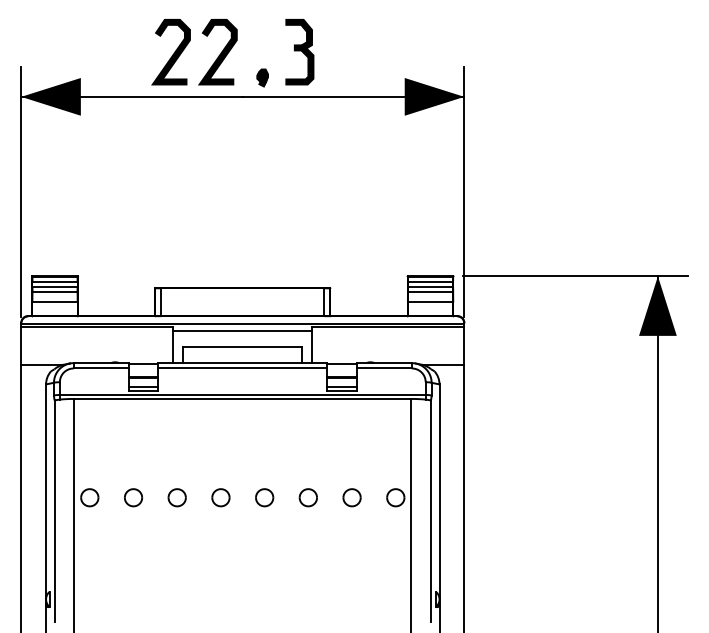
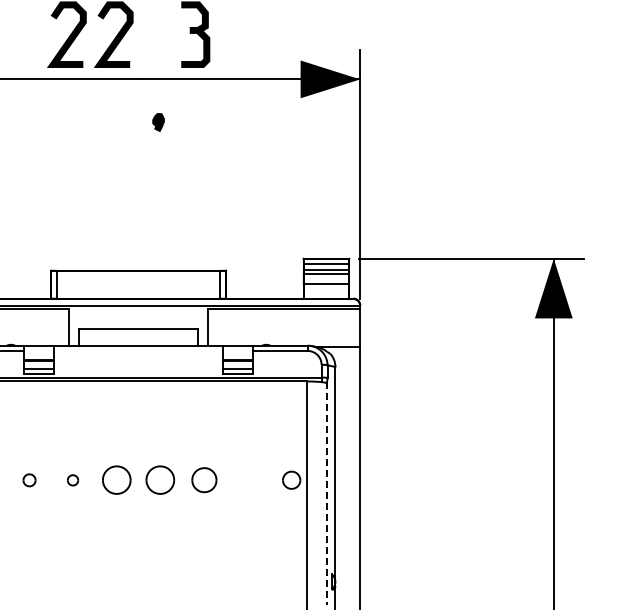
part: (262, 77) -> (158, 122), moved
line: (242, 330) -> (138, 313), removed
line: (242, 368) -> (138, 351), removed
part: (133, 497) -> (29, 480), size x0.7
part: (176, 497) -> (72, 480), size x0.6
part: (220, 497) -> (116, 480), size x1.6
part: (264, 497) -> (160, 480), size x1.6
part: (307, 497) -> (203, 480), size x1.4
part: (351, 497) -> (247, 480), removed
line: (431, 511) -> (327, 494), solid -> dashed

